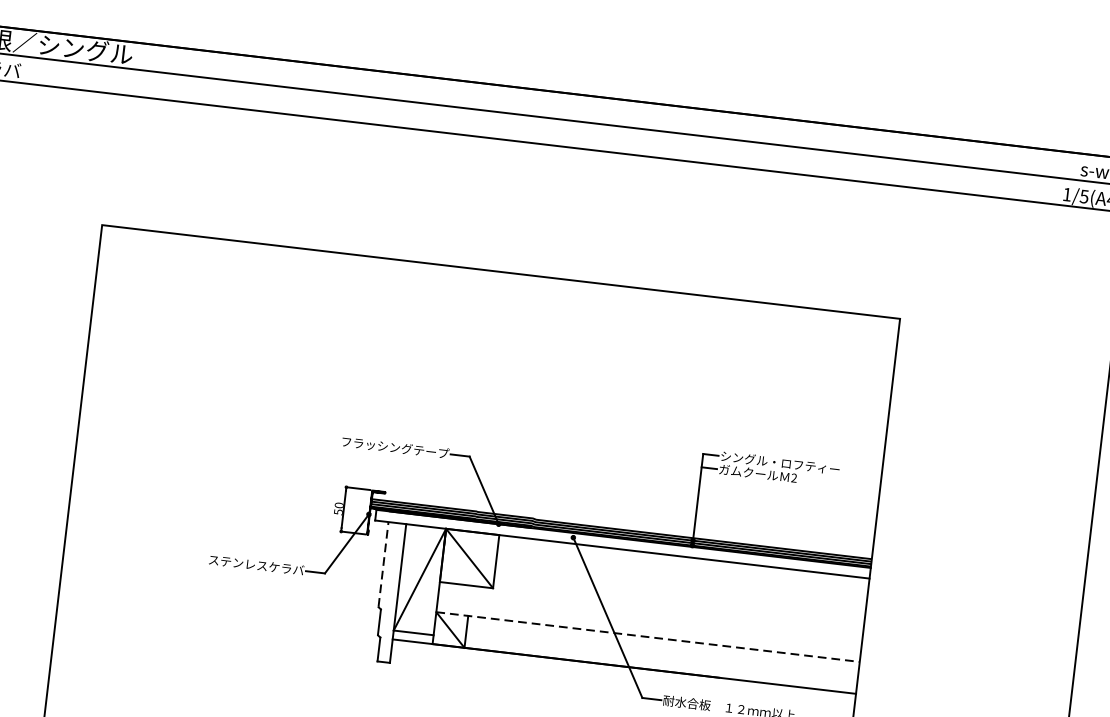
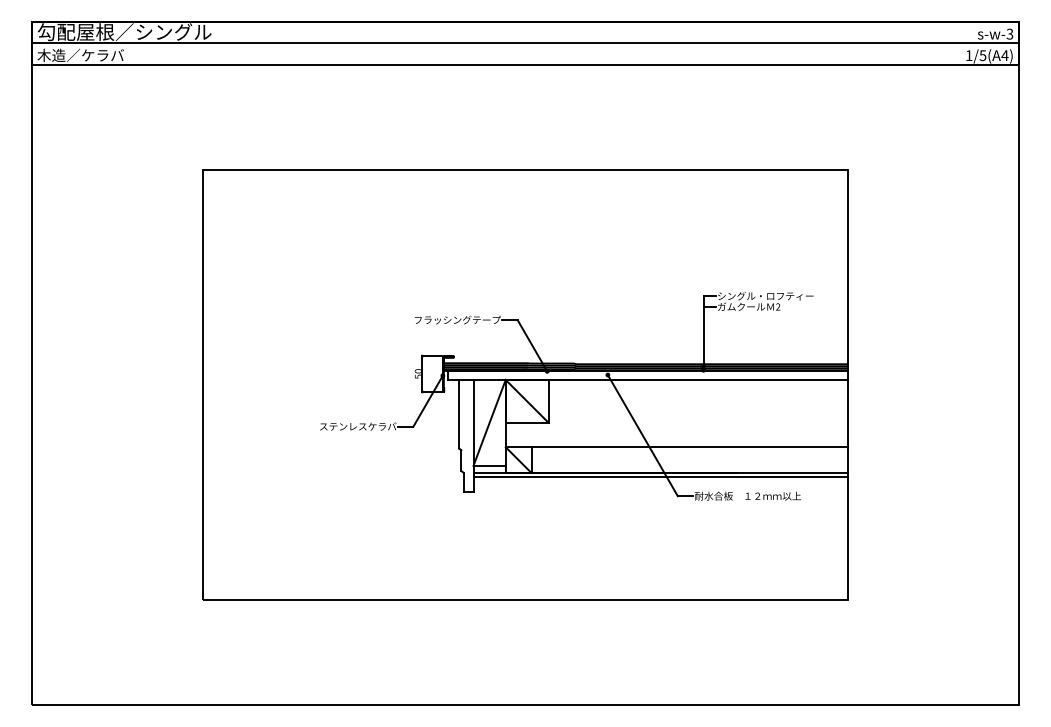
line: (384, 563) -> (459, 413), dashed -> solid
line: (647, 637) -> (676, 447), dashed -> solid
line: (623, 672) -> (660, 477), added

